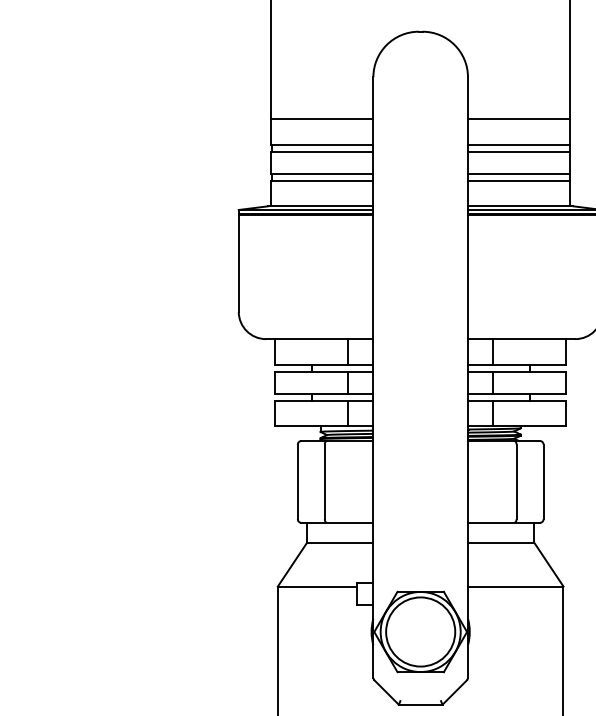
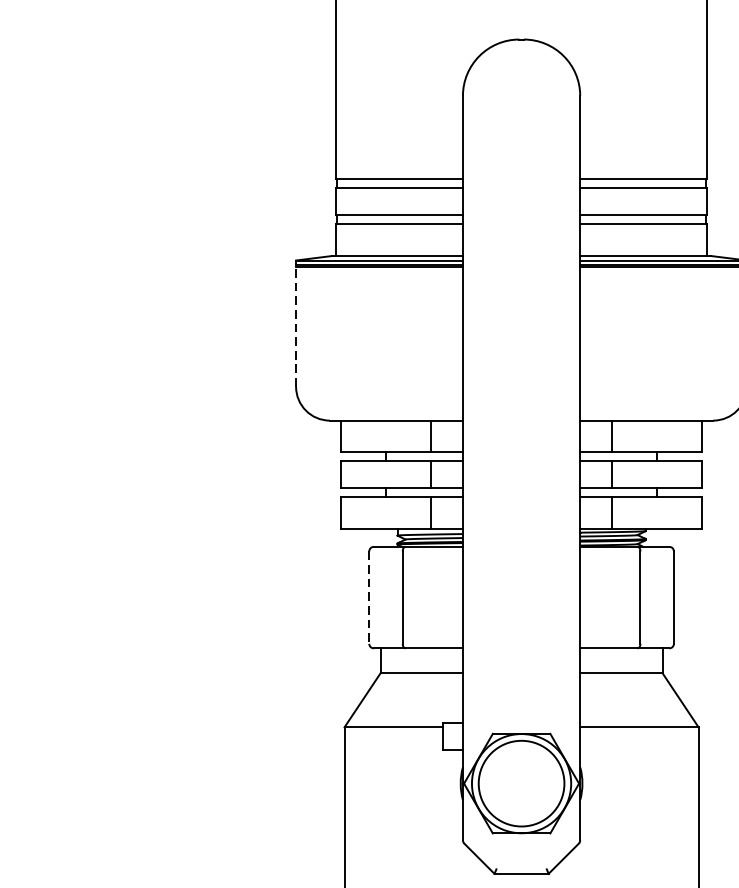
line: (322, 119) -> (399, 148), removed
line: (518, 119) -> (642, 148), removed
line: (238, 263) -> (295, 326), solid -> dashed
line: (297, 482) -> (368, 598), solid -> dashed

